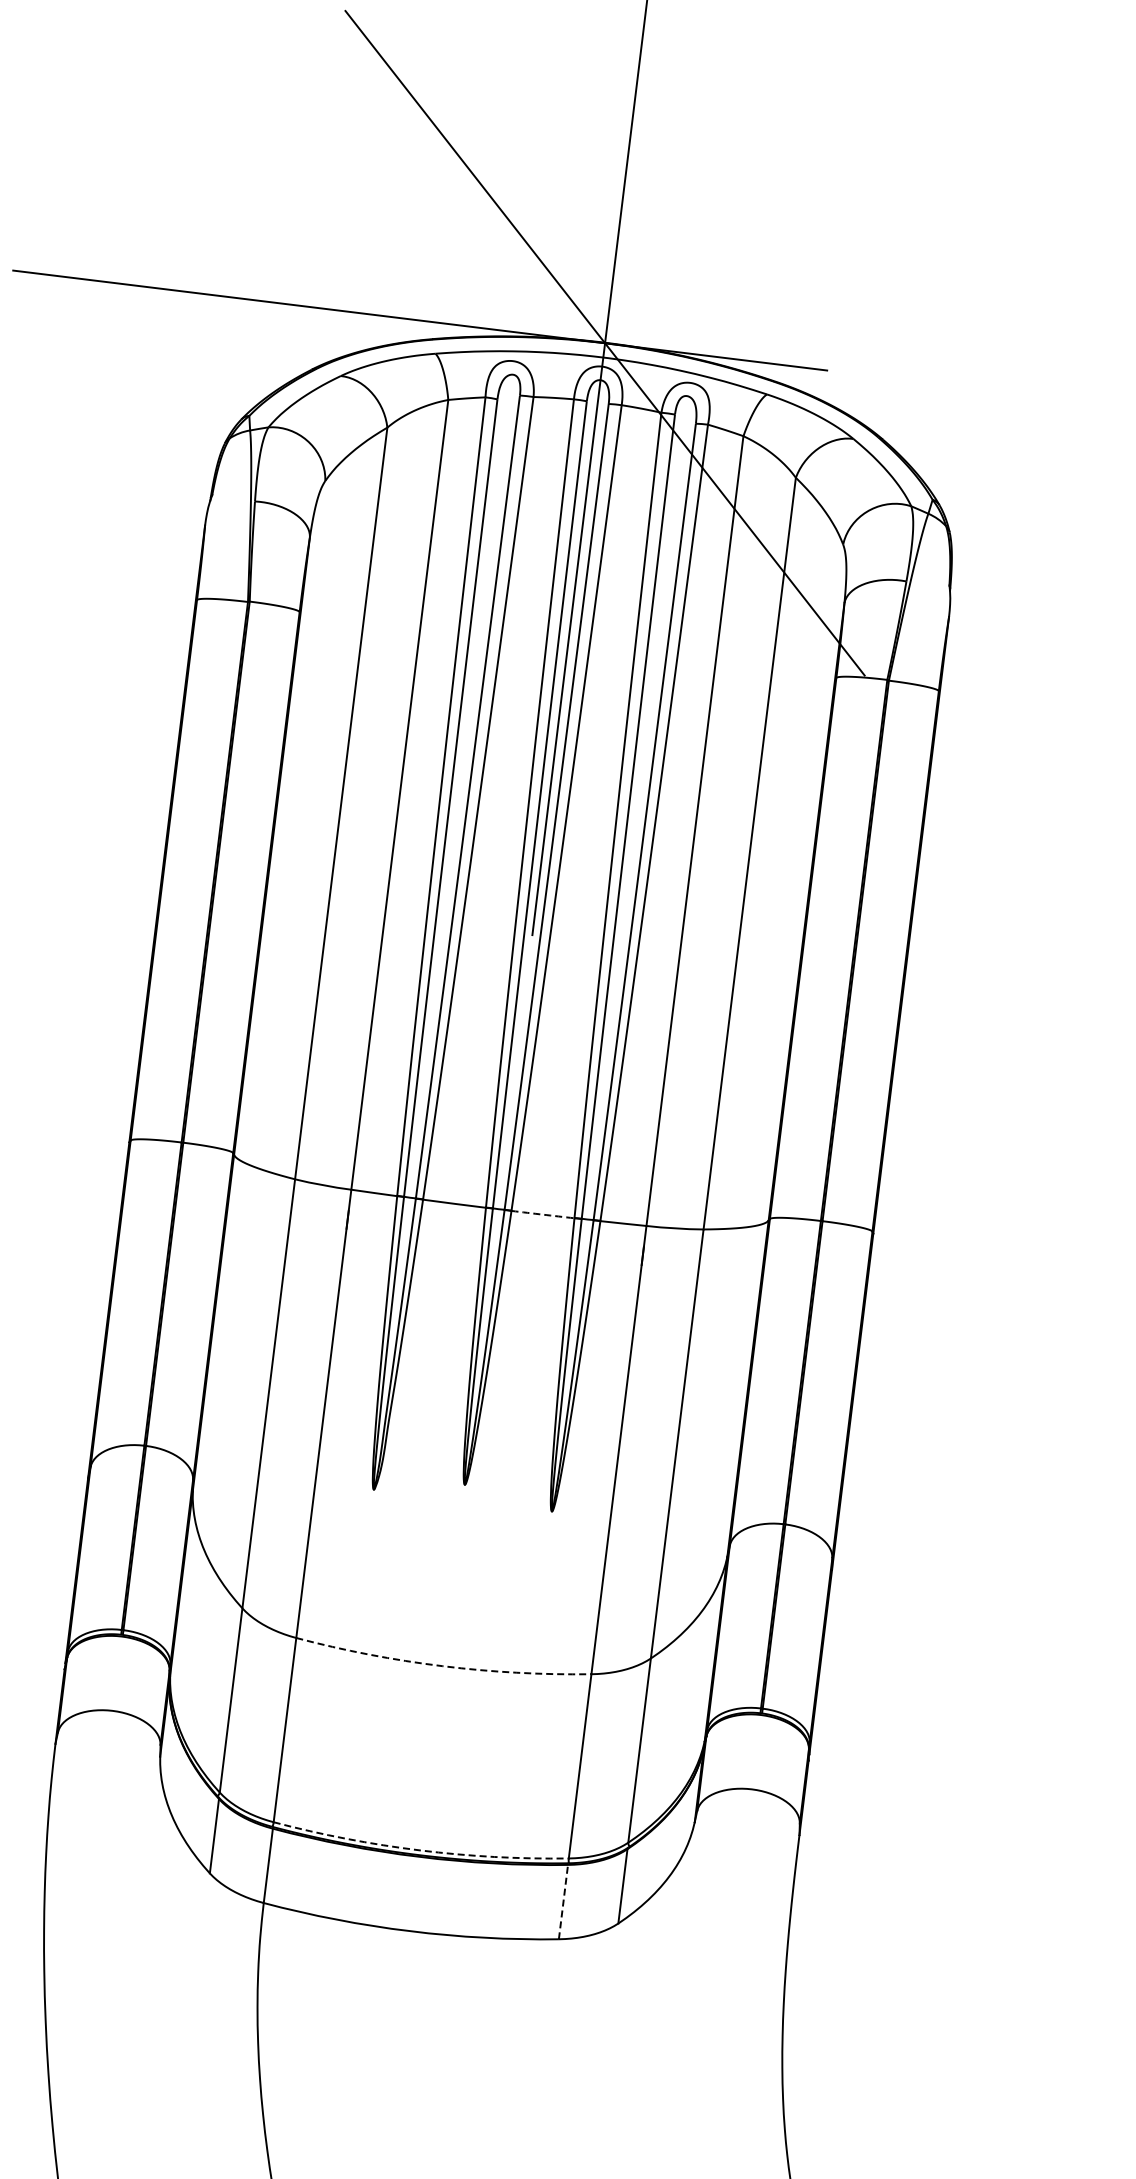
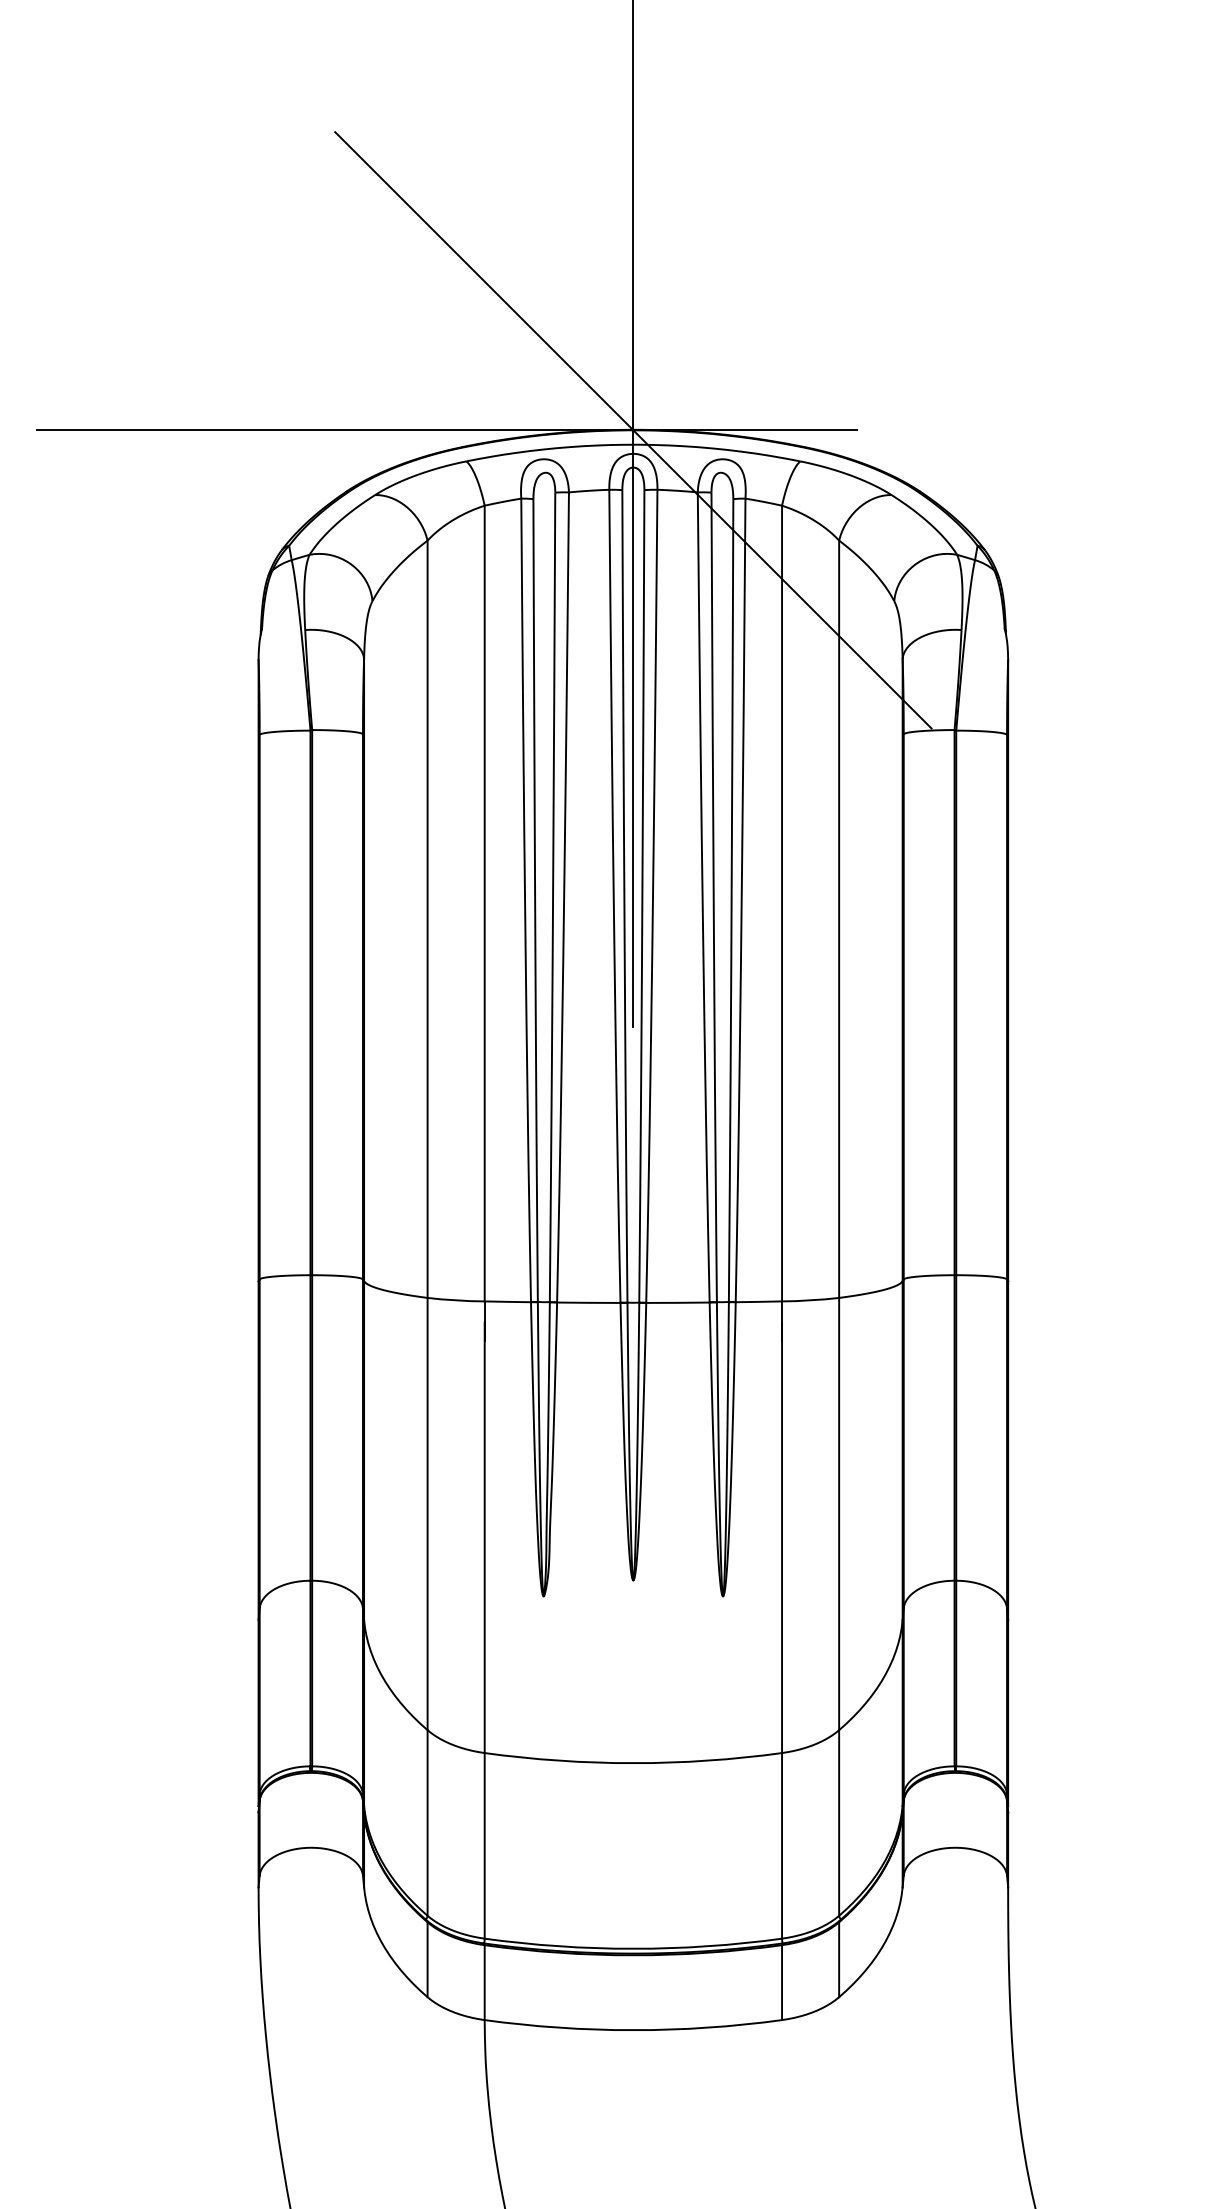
arc: (542, 1214) -> (677, 1302), dashed -> solid
arc: (442, 1666) -> (633, 1763), dashed -> solid
arc: (420, 1850) -> (633, 1948), dashed -> solid
line: (563, 1902) -> (782, 1982), dashed -> solid

